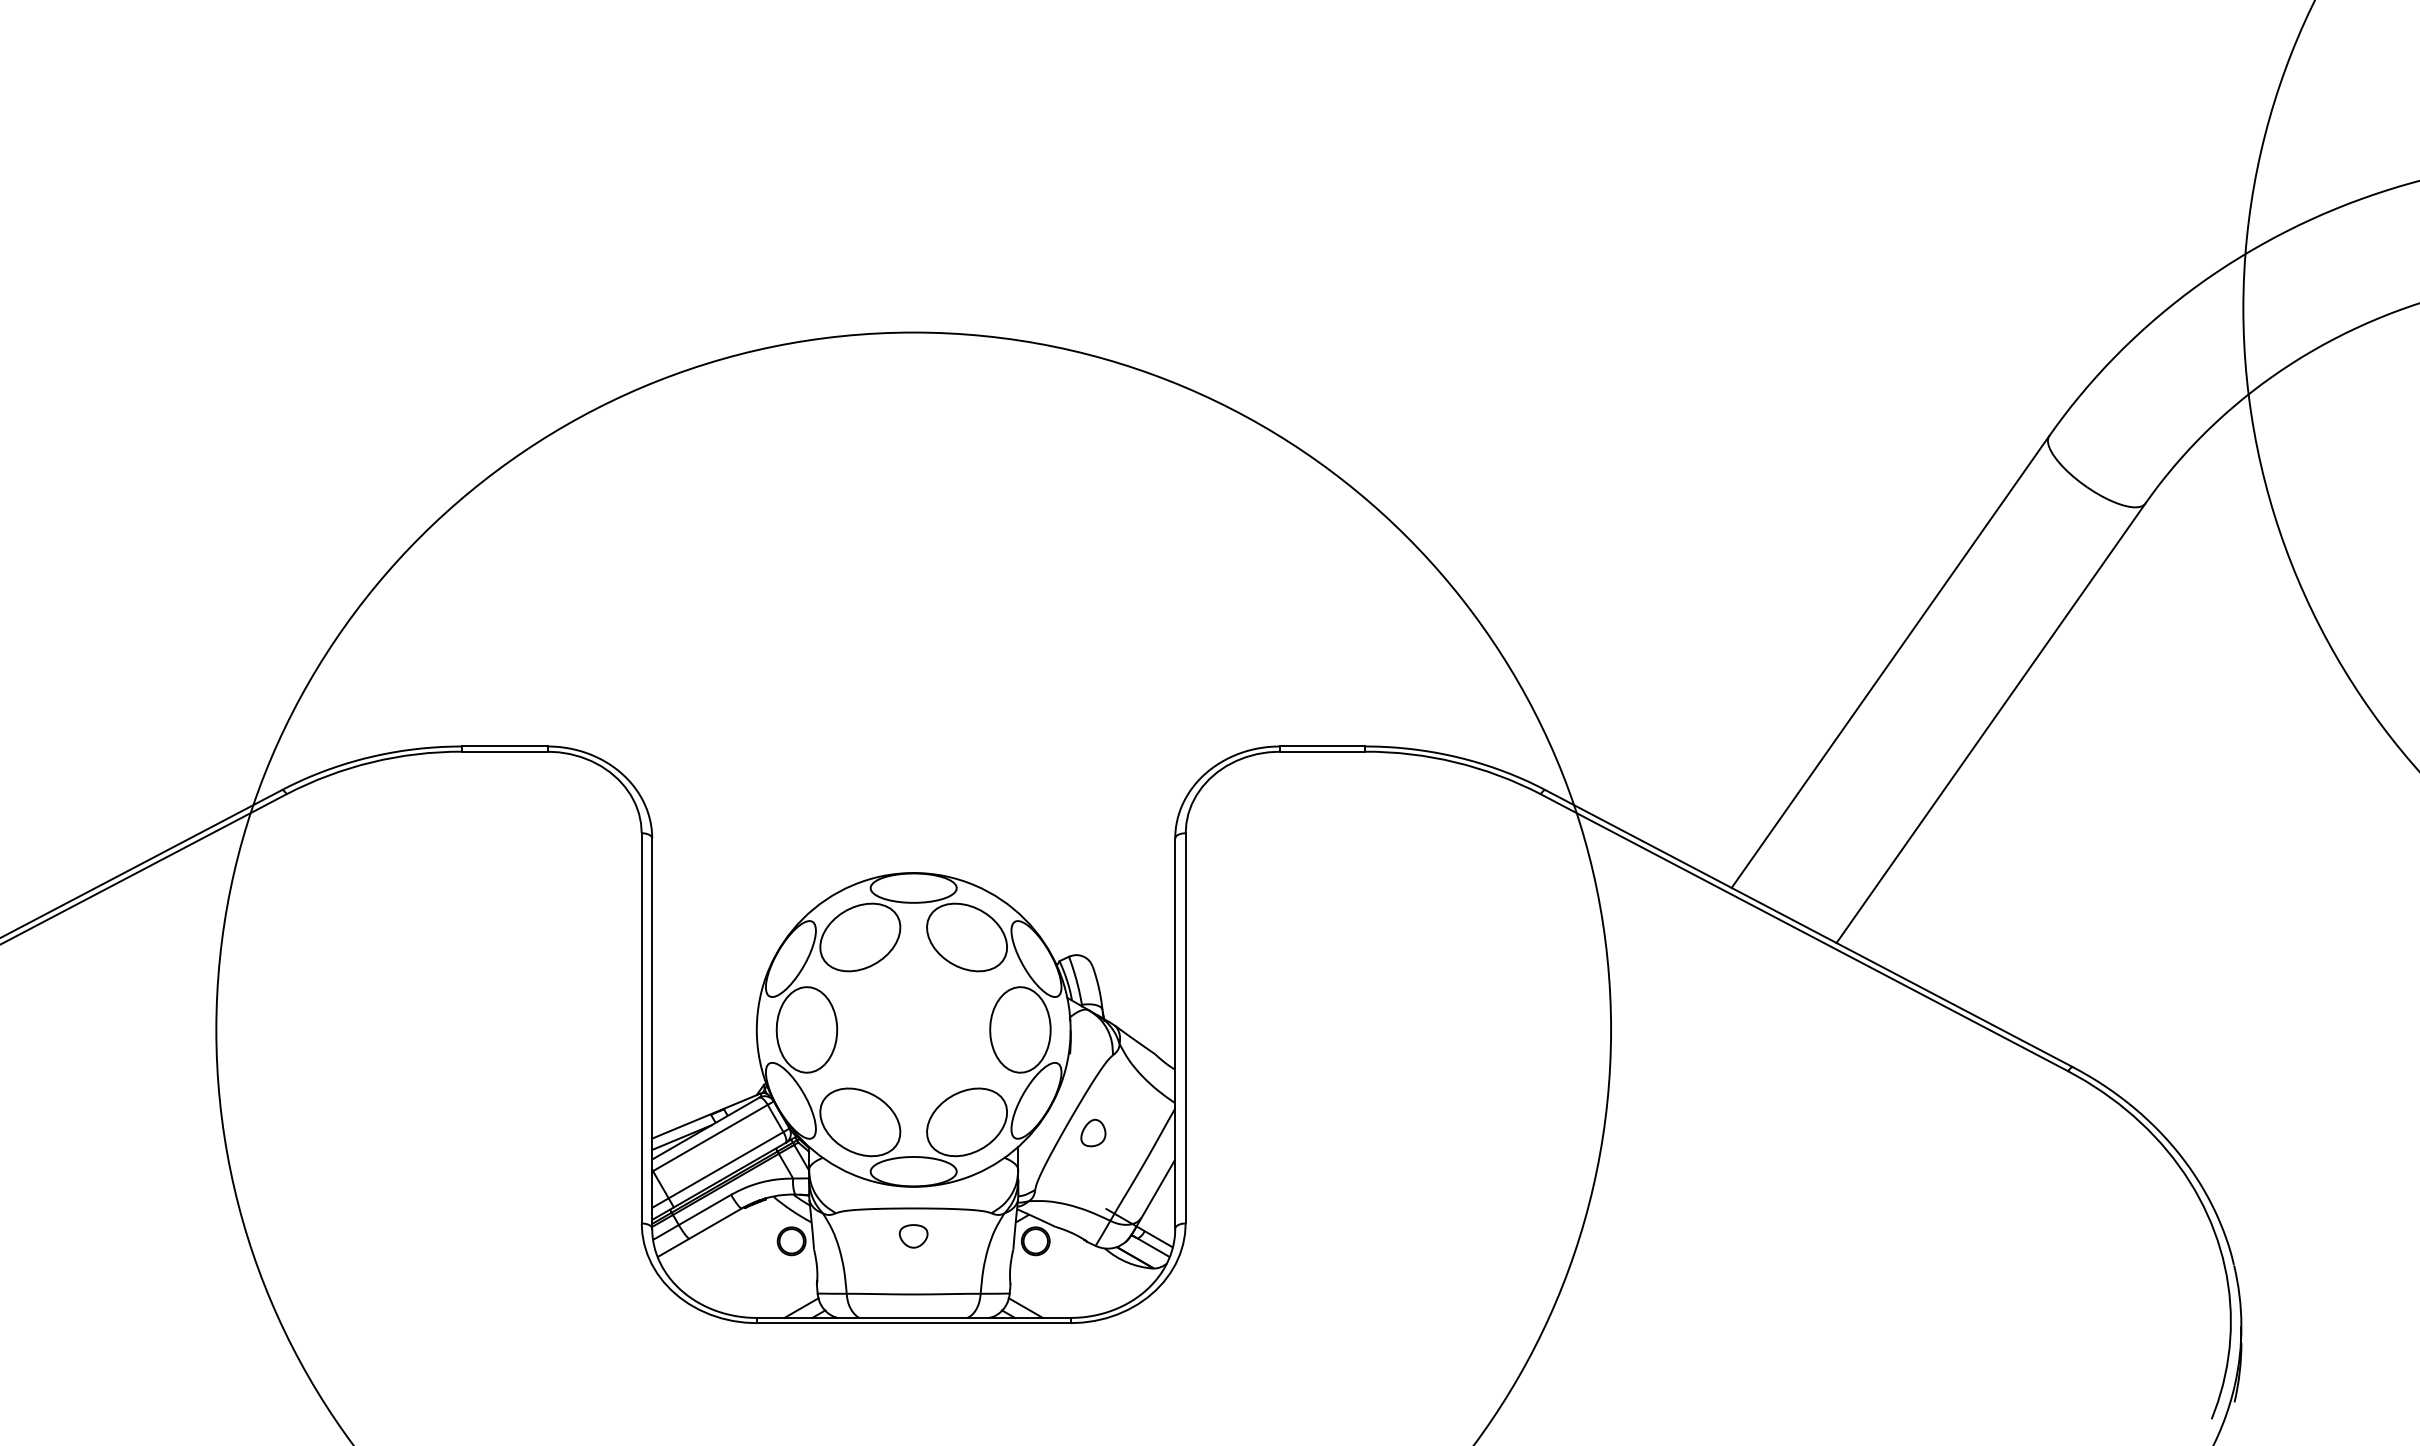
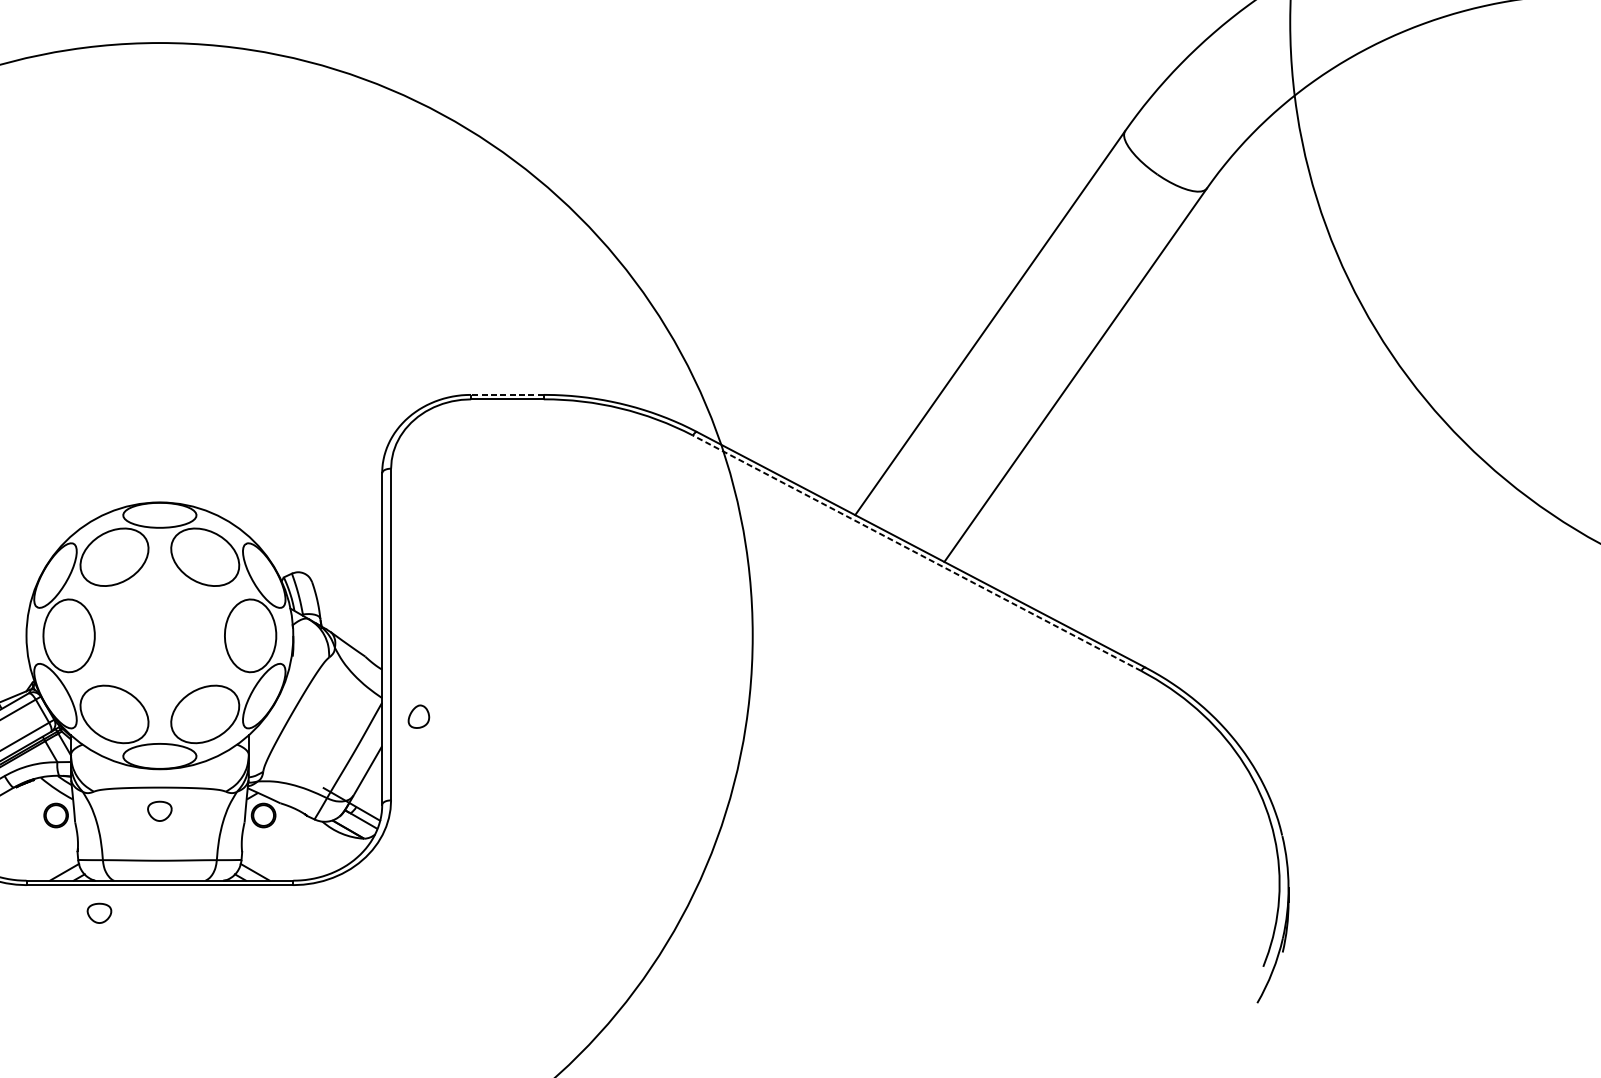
line: (1322, 746) -> (507, 394), solid -> dashed
line: (1804, 932) -> (917, 553), solid -> dashed
part: (1093, 1132) -> (418, 716), moved
part: (842, 1356) -> (99, 913), added

